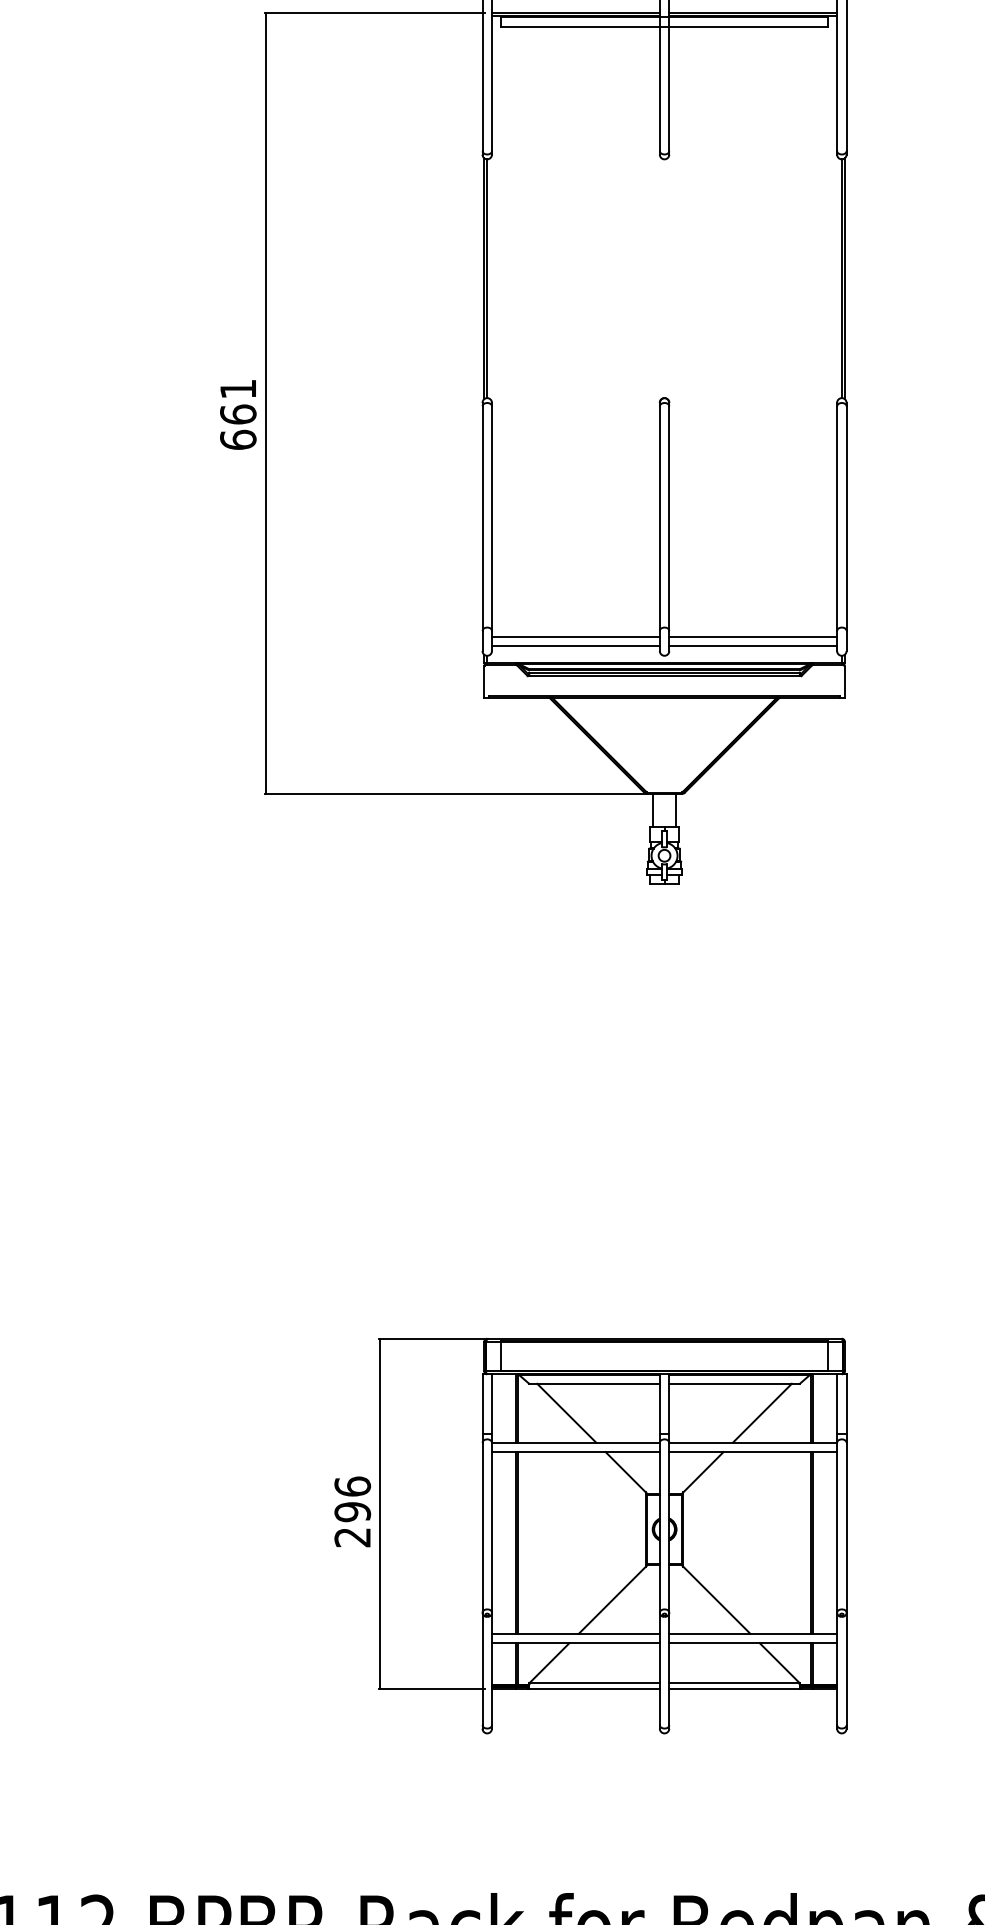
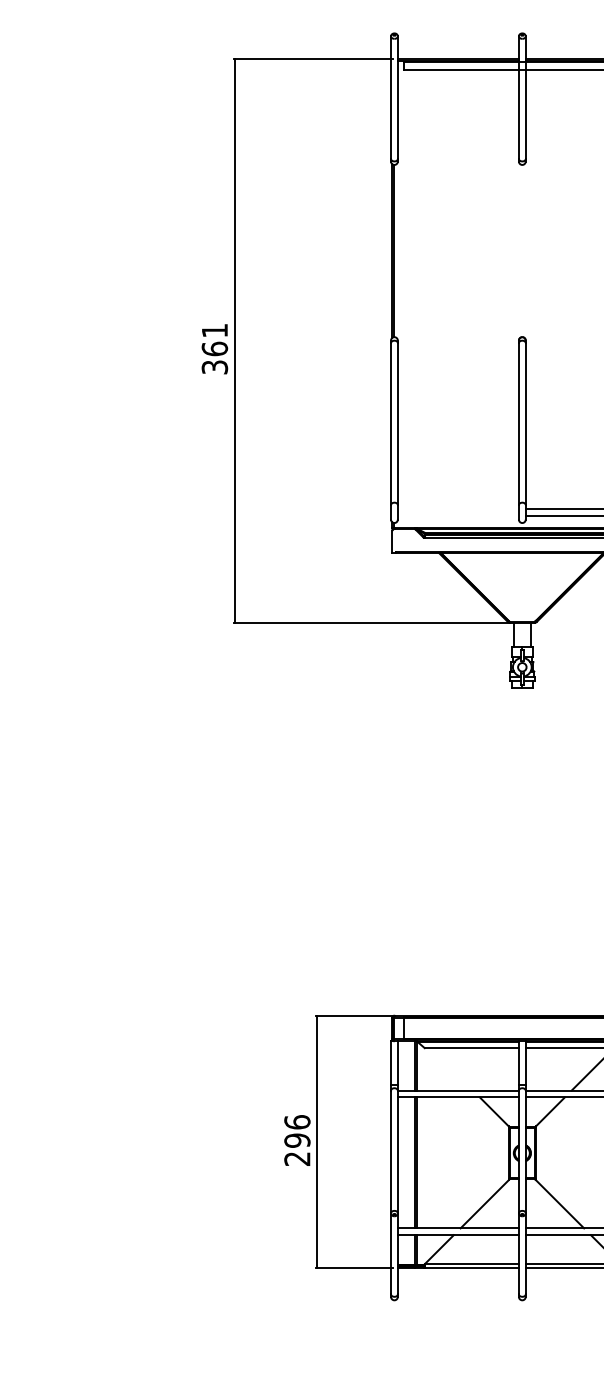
text: (238, 439) -> (215, 367), 661 -> 361
line: (575, 636) -> (458, 509), removed
line: (575, 646) -> (458, 516), removed
line: (566, 1412) -> (451, 1068), removed

